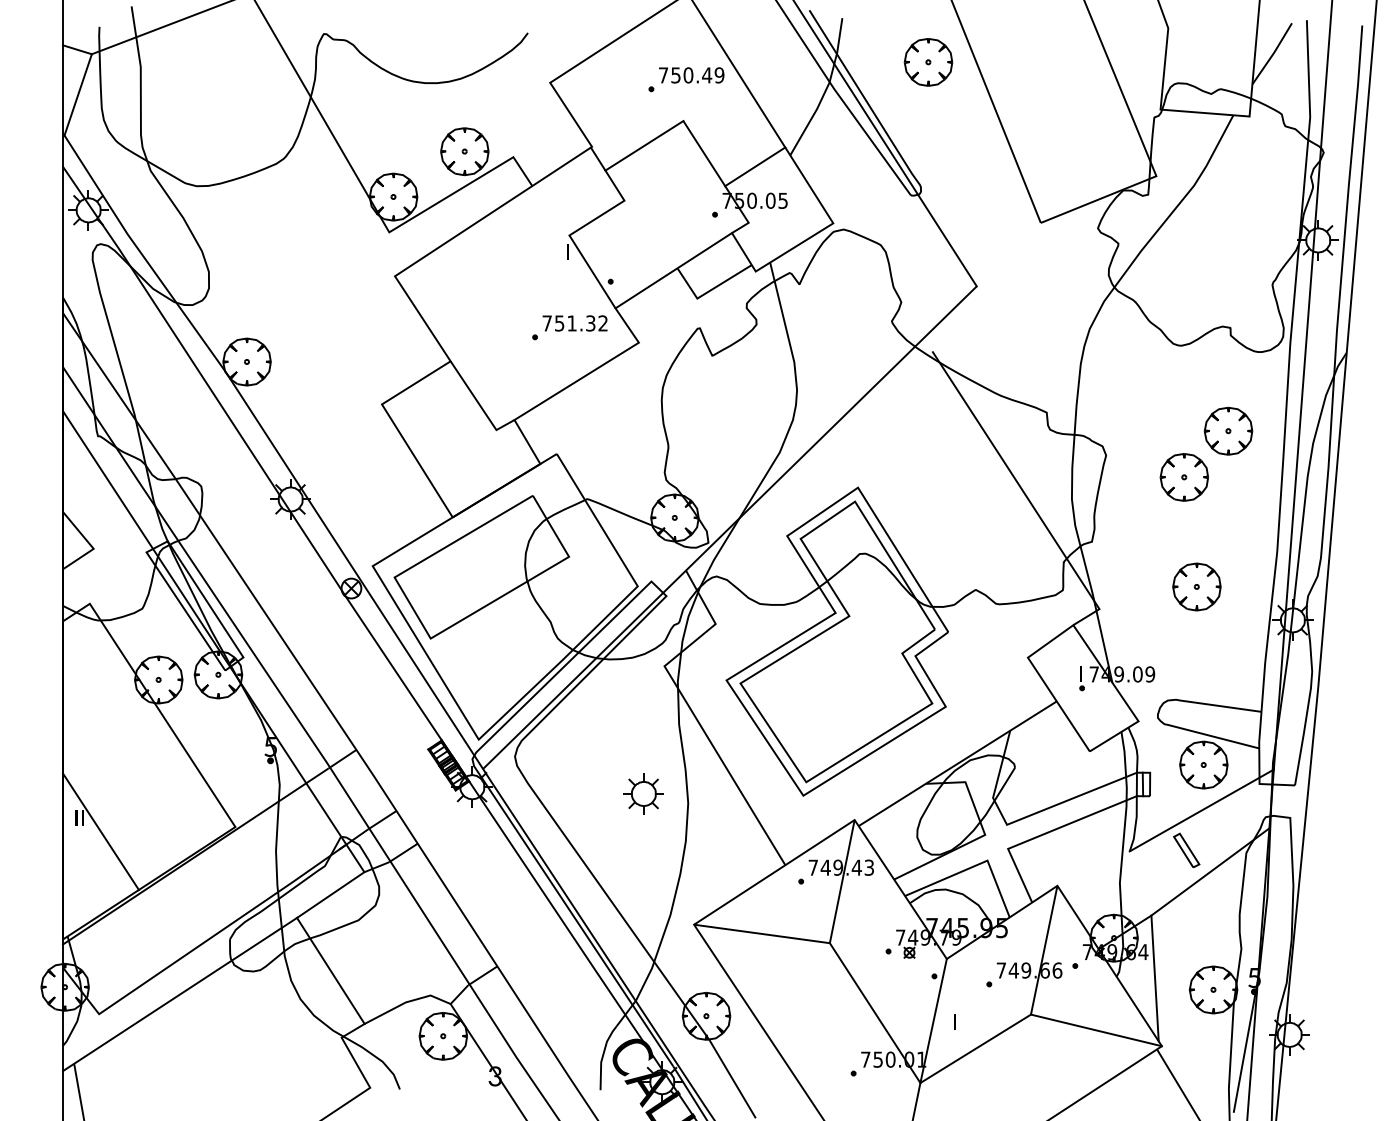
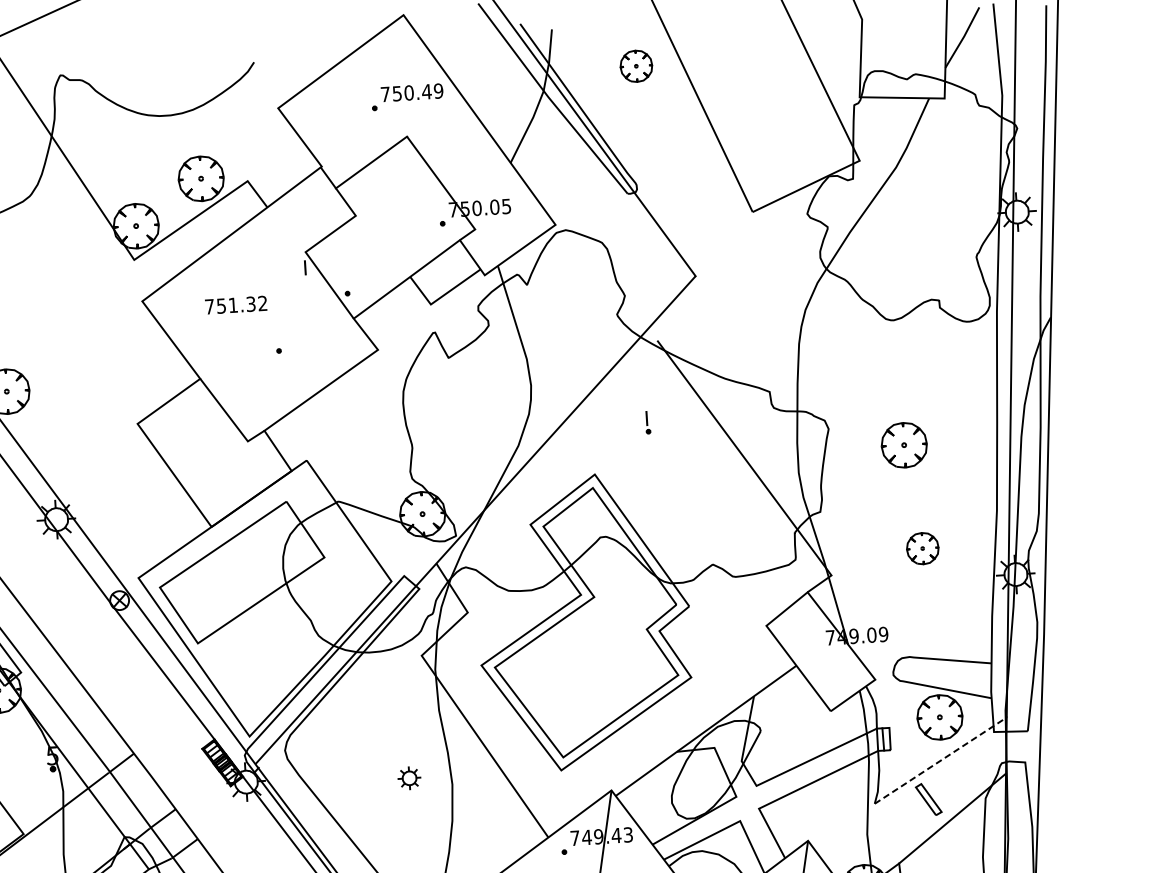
part: (928, 62) -> (636, 66), size x0.7
line: (755, 166) -> (478, 175), removed
text: (574, 323) -> (235, 305), moved
part: (1228, 430) -> (943, 398), removed
part: (1196, 586) -> (922, 548), size x0.7
part: (1081, 678) -> (647, 422), moved
part: (643, 793) -> (409, 777), size x0.6
line: (1201, 810) -> (940, 760), solid -> dashed

